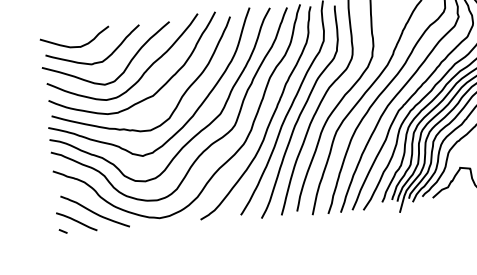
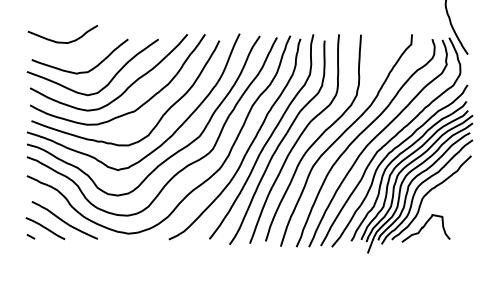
curve: (75, 45) -> (62, 41), moved

